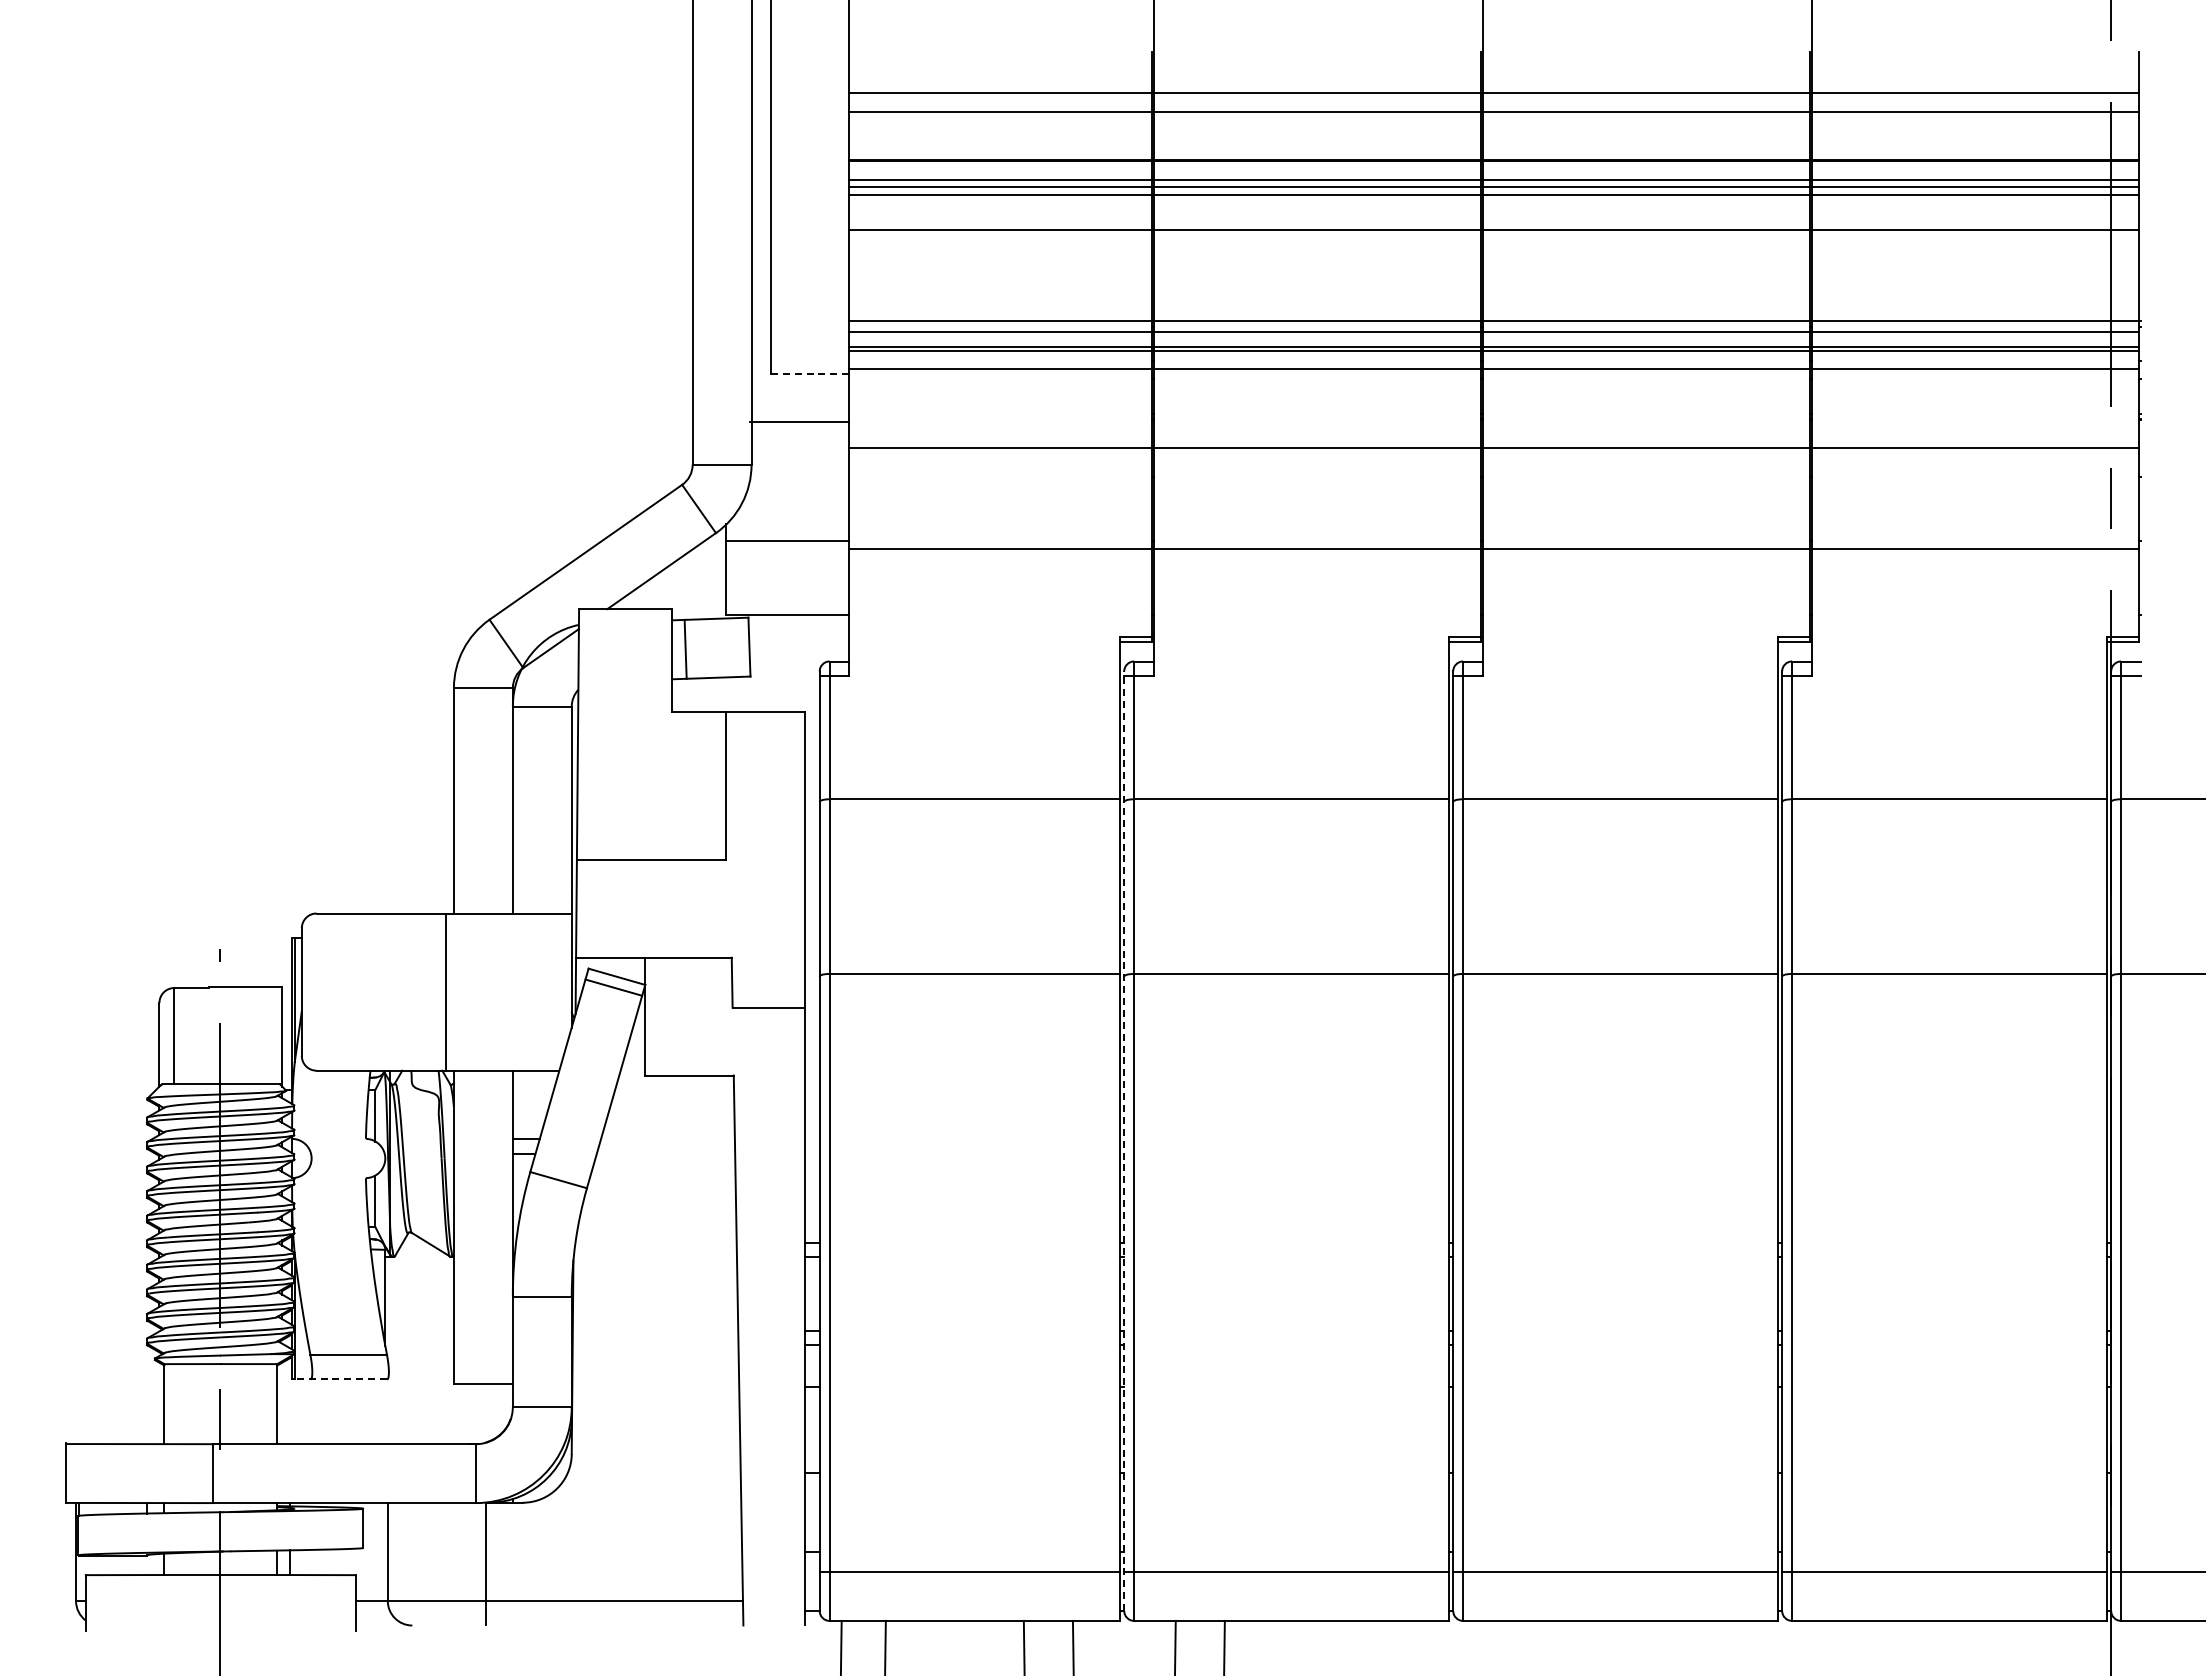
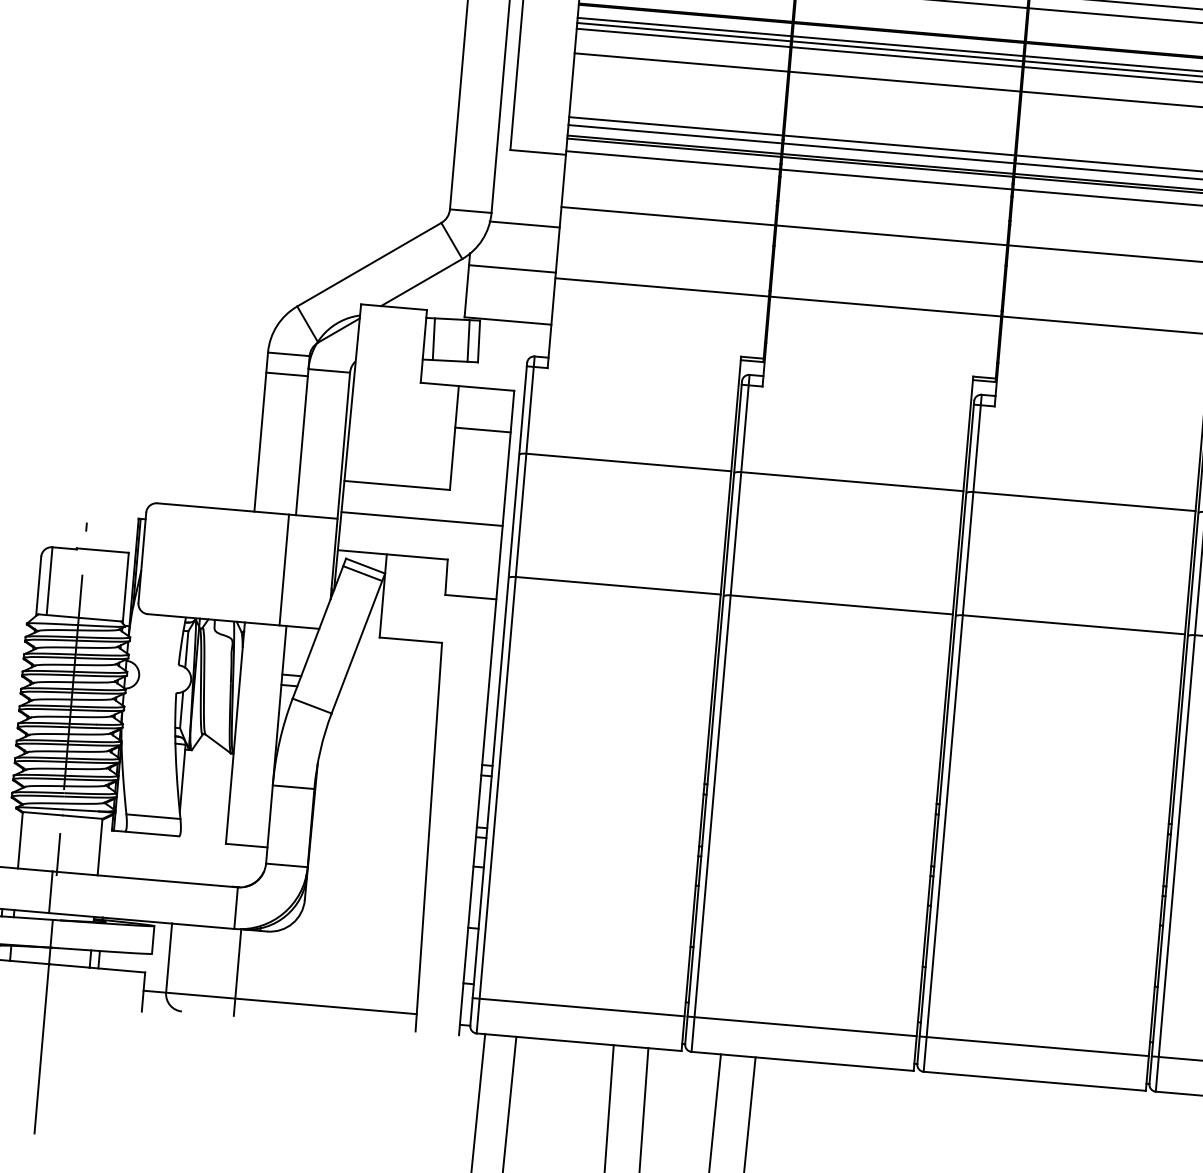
line: (809, 373) -> (537, 152), dashed -> solid
line: (799, 422) -> (524, 224), moved
line: (734, 647) -> (468, 340), added
line: (482, 716) -> (286, 374), added
line: (765, 771) -> (482, 430), added
line: (690, 903) -> (421, 518), added
line: (446, 991) -> (284, 569), moved
line: (1124, 1141) -> (713, 713), dashed -> solid
line: (340, 1379) -> (146, 833), dashed -> solid

